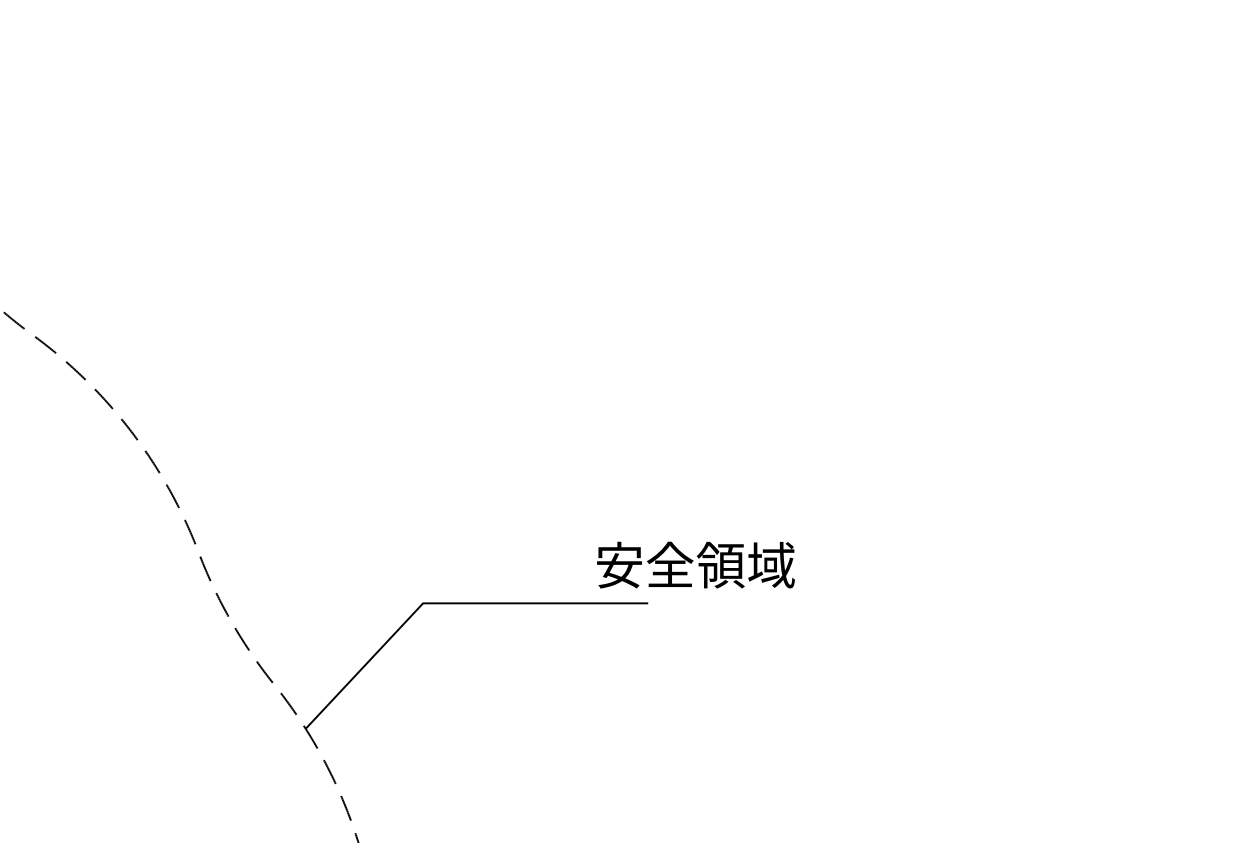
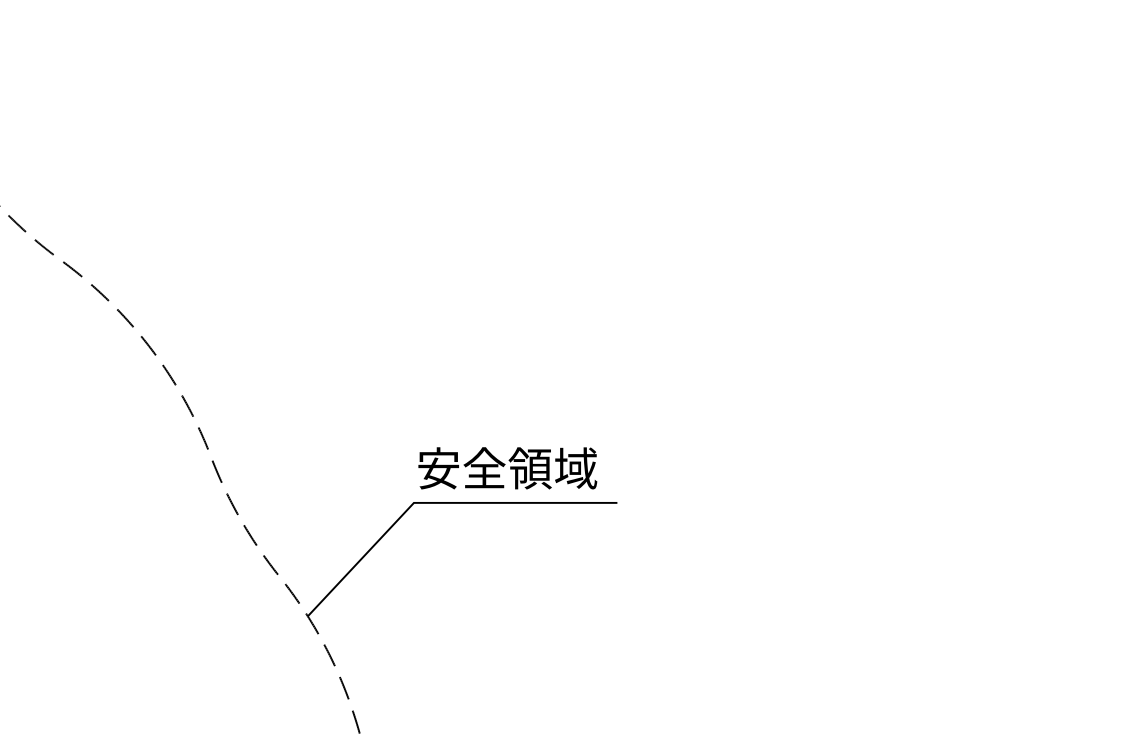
text: (695, 564) -> (507, 467), moved

